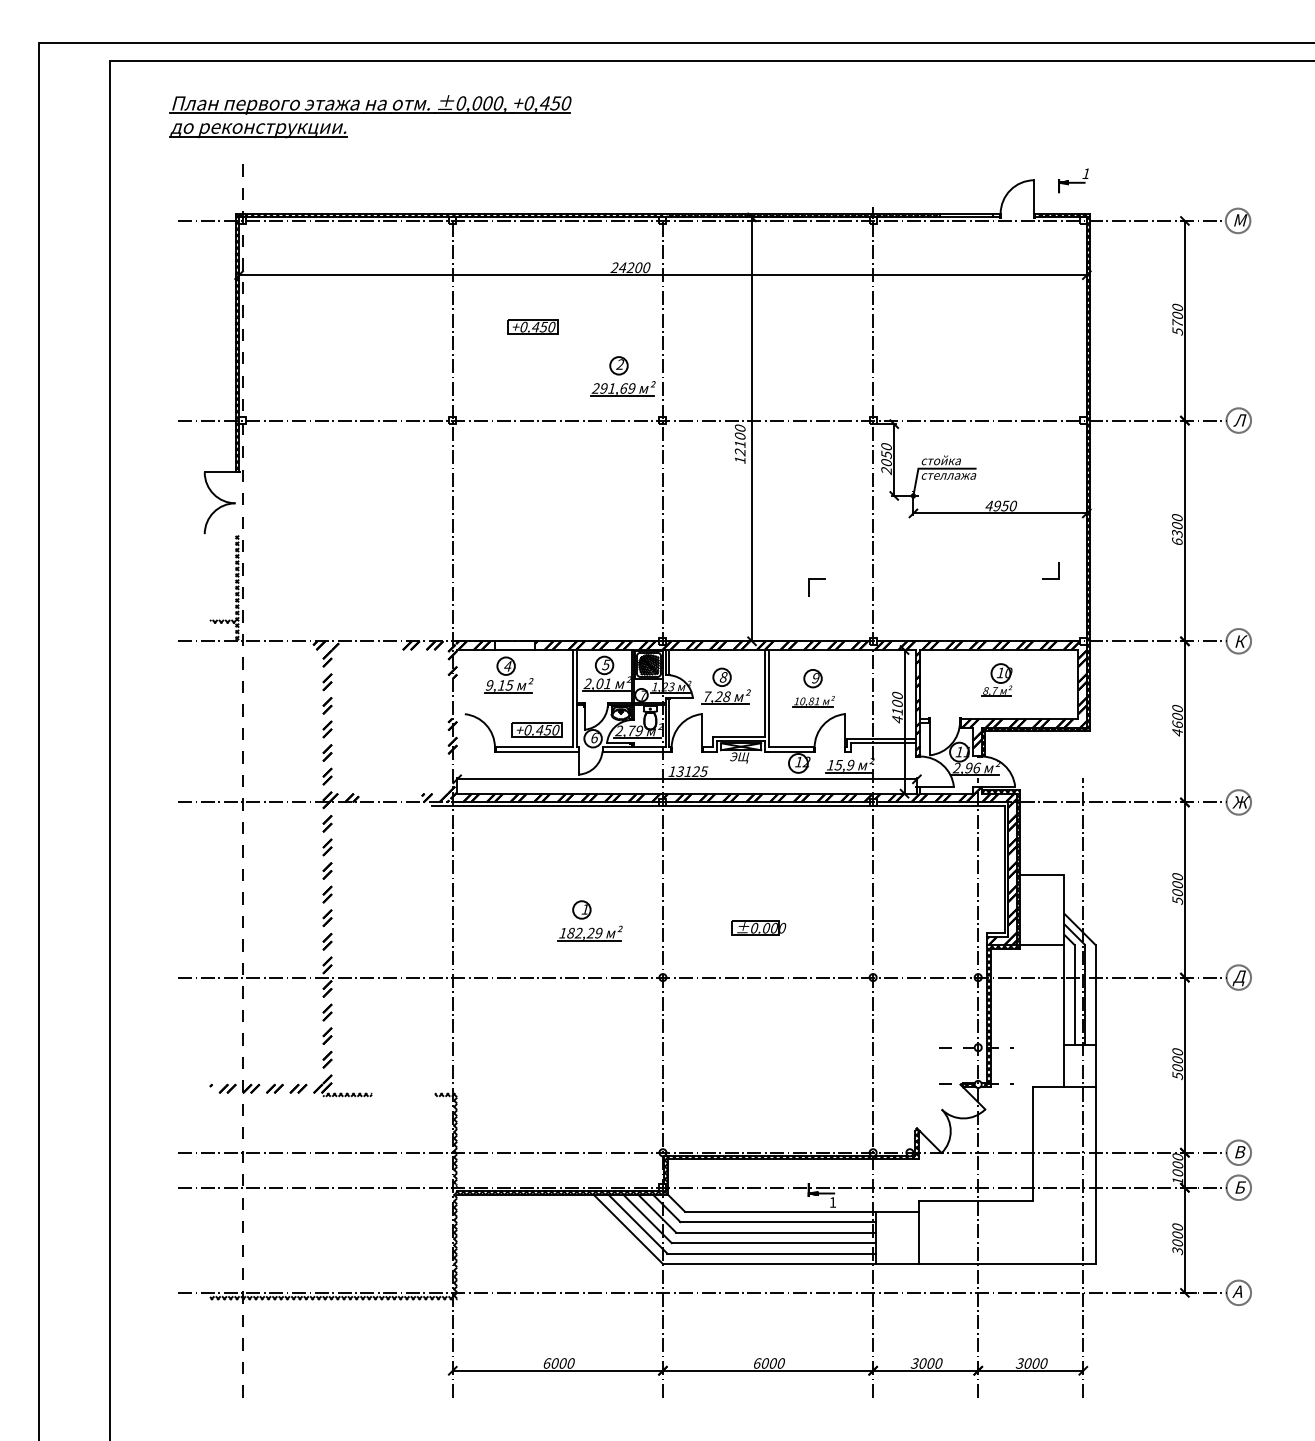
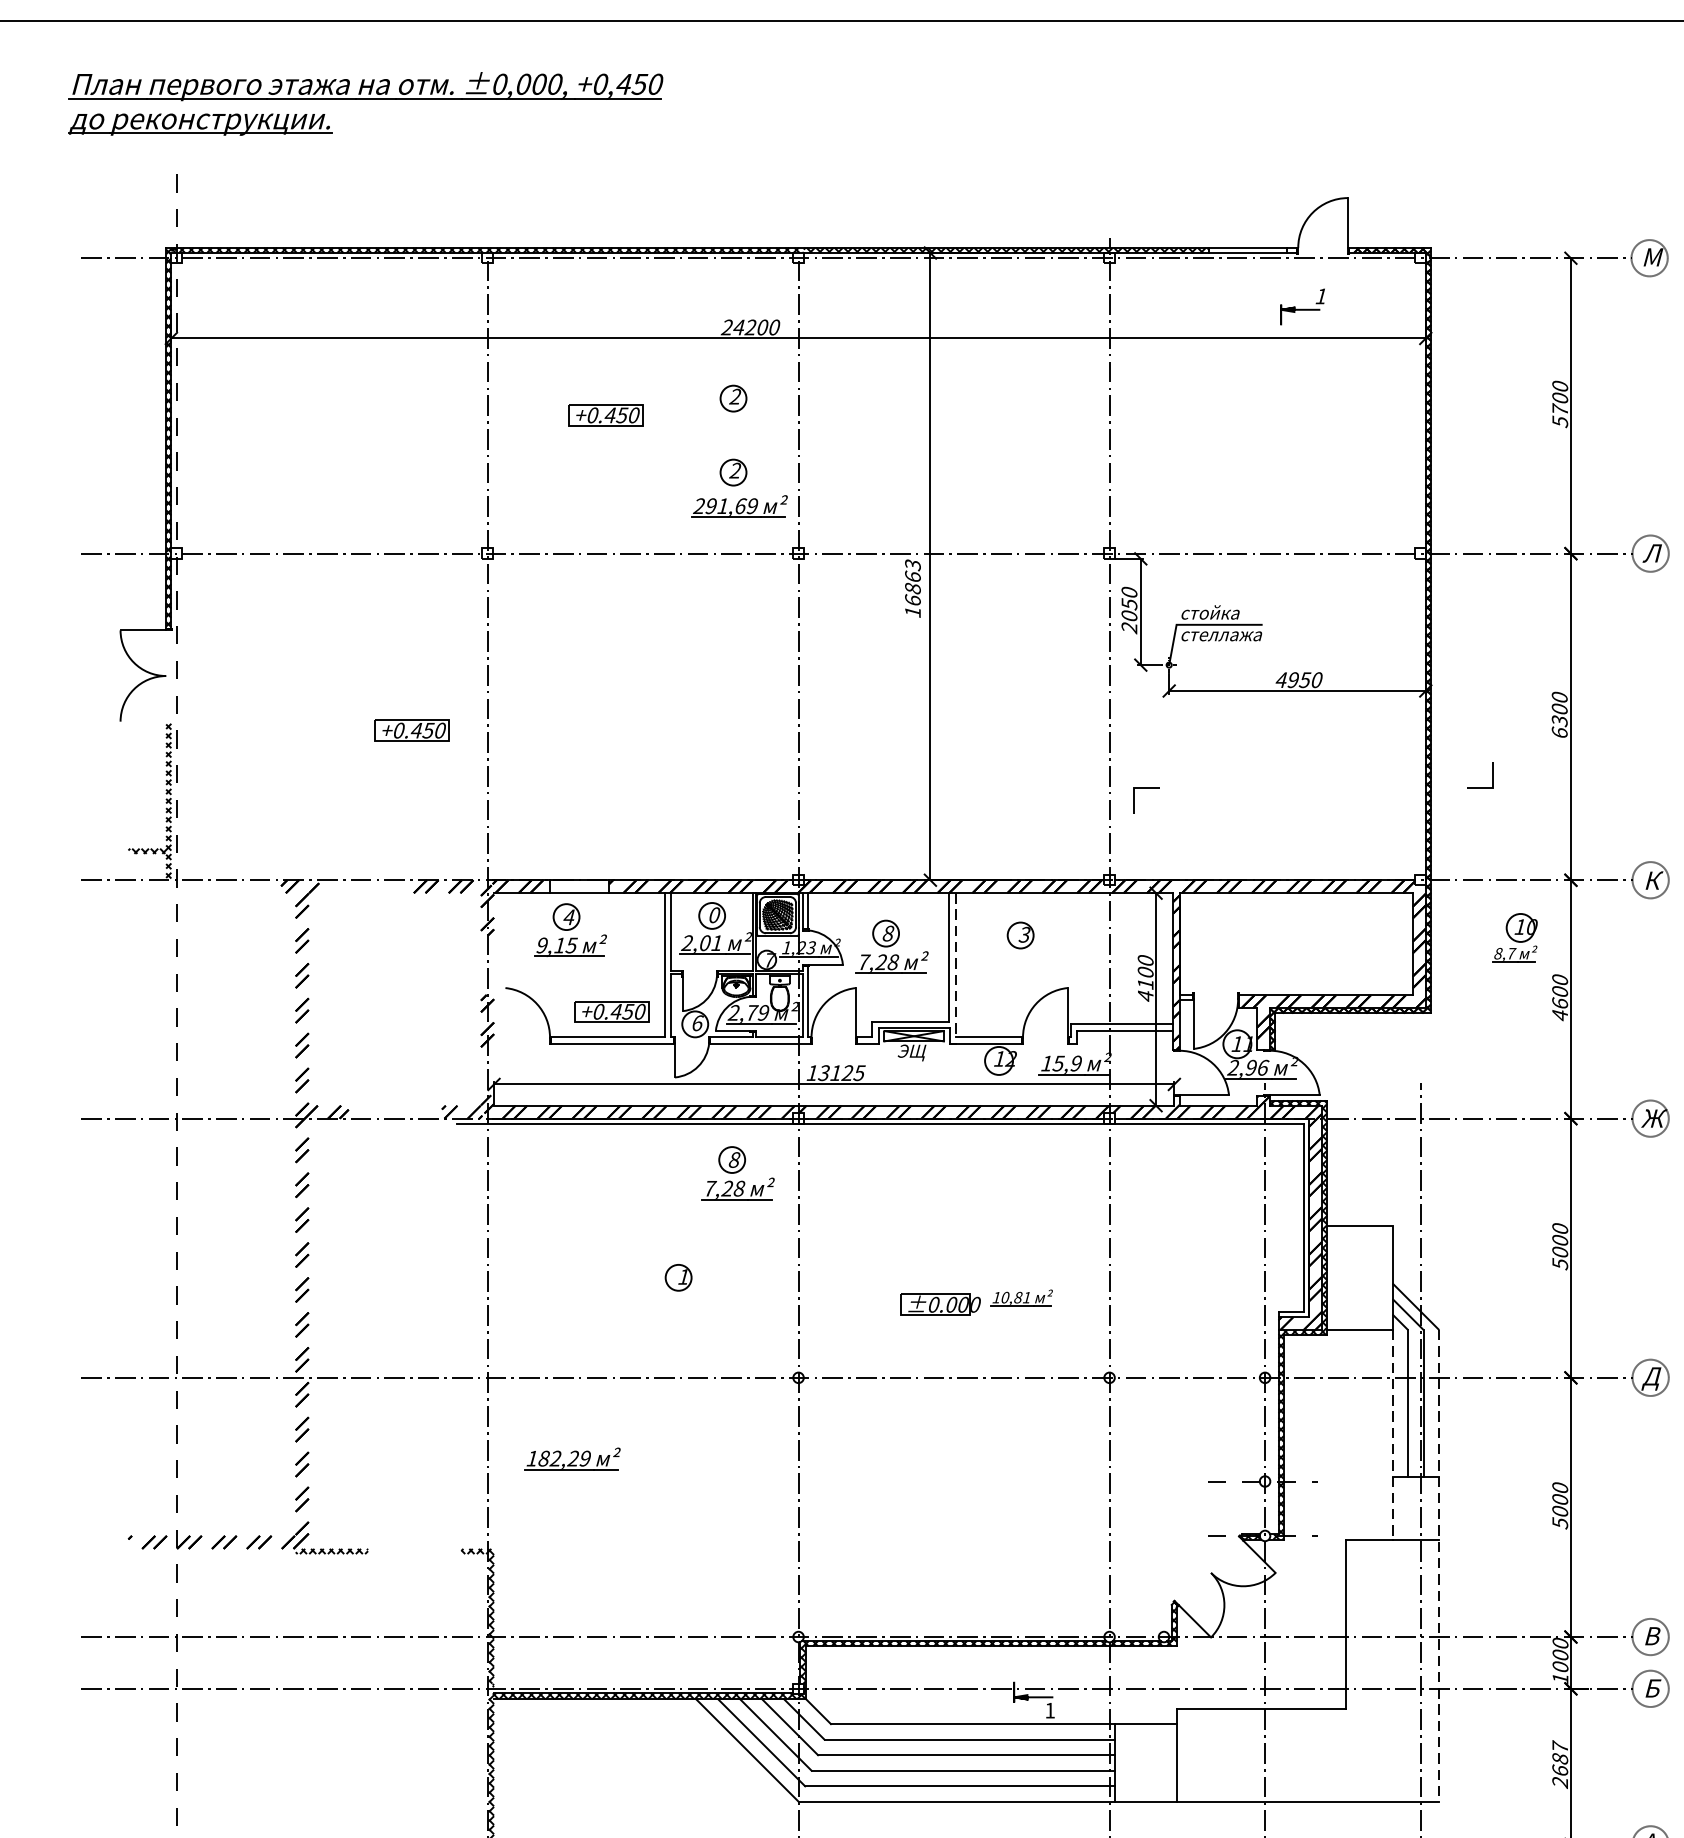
part: (1073, 180) -> (1302, 306), moved
part: (618, 315) -> (732, 398), added
text: (739, 440) -> (911, 583), 12100 -> 16863
part: (401, 539) -> (411, 729), added
line: (1058, 570) -> (1491, 775), moved
line: (809, 587) -> (1135, 800), moved
text: (606, 664) -> (715, 914), 5 -> 0
text: (815, 678) -> (1024, 935), 9 -> 3
part: (996, 679) -> (1514, 936), moved
line: (769, 698) -> (956, 964), solid -> dashed
part: (813, 701) -> (1021, 1297), moved
part: (621, 838) -> (737, 1172), added
hatch: (718, 865) -> (880, 1211), removed
part: (589, 933) -> (571, 1459), moved
line: (1064, 1016) -> (1392, 1435), solid -> dashed
line: (1095, 1105) -> (1438, 1567), solid -> dashed
text: (1177, 1238) -> (1559, 1763), 3000 -> 2687

